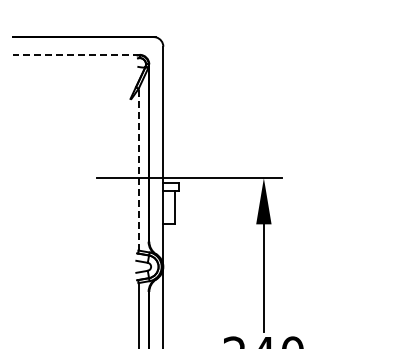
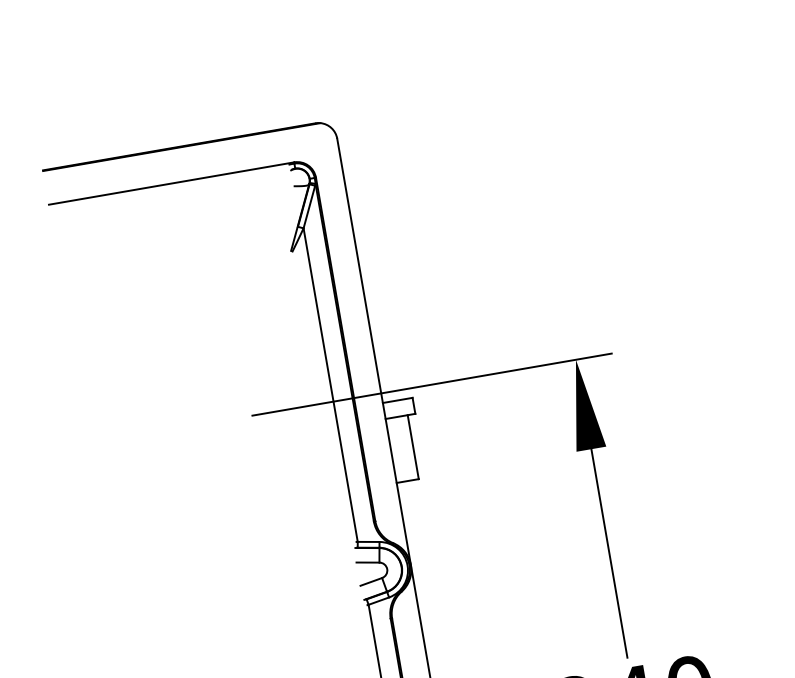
line: (75, 54) -> (169, 183), dashed -> solid
line: (138, 169) -> (330, 384), dashed -> solid

